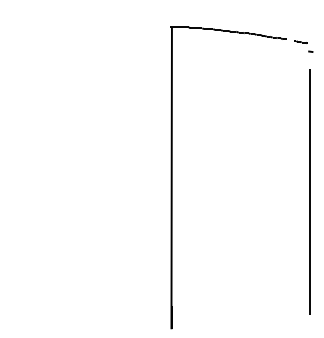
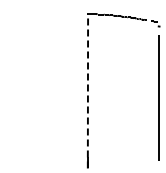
line: (170, 176) -> (87, 90), solid -> dashed

